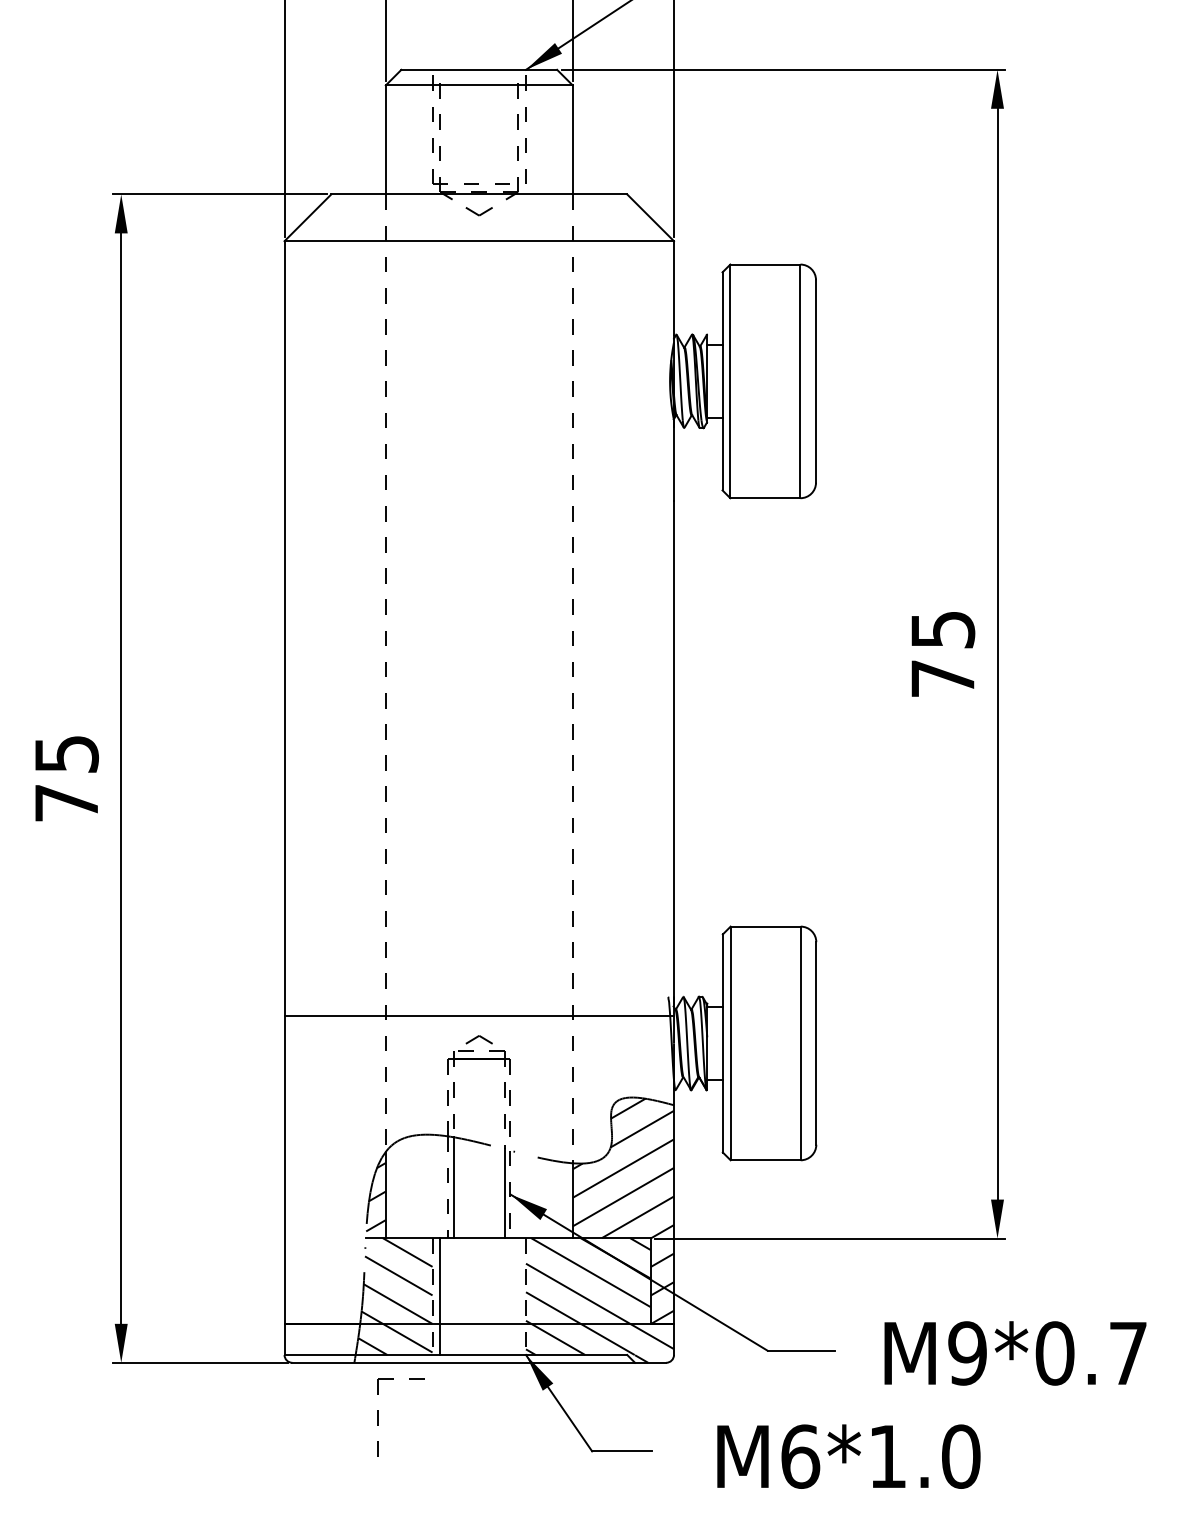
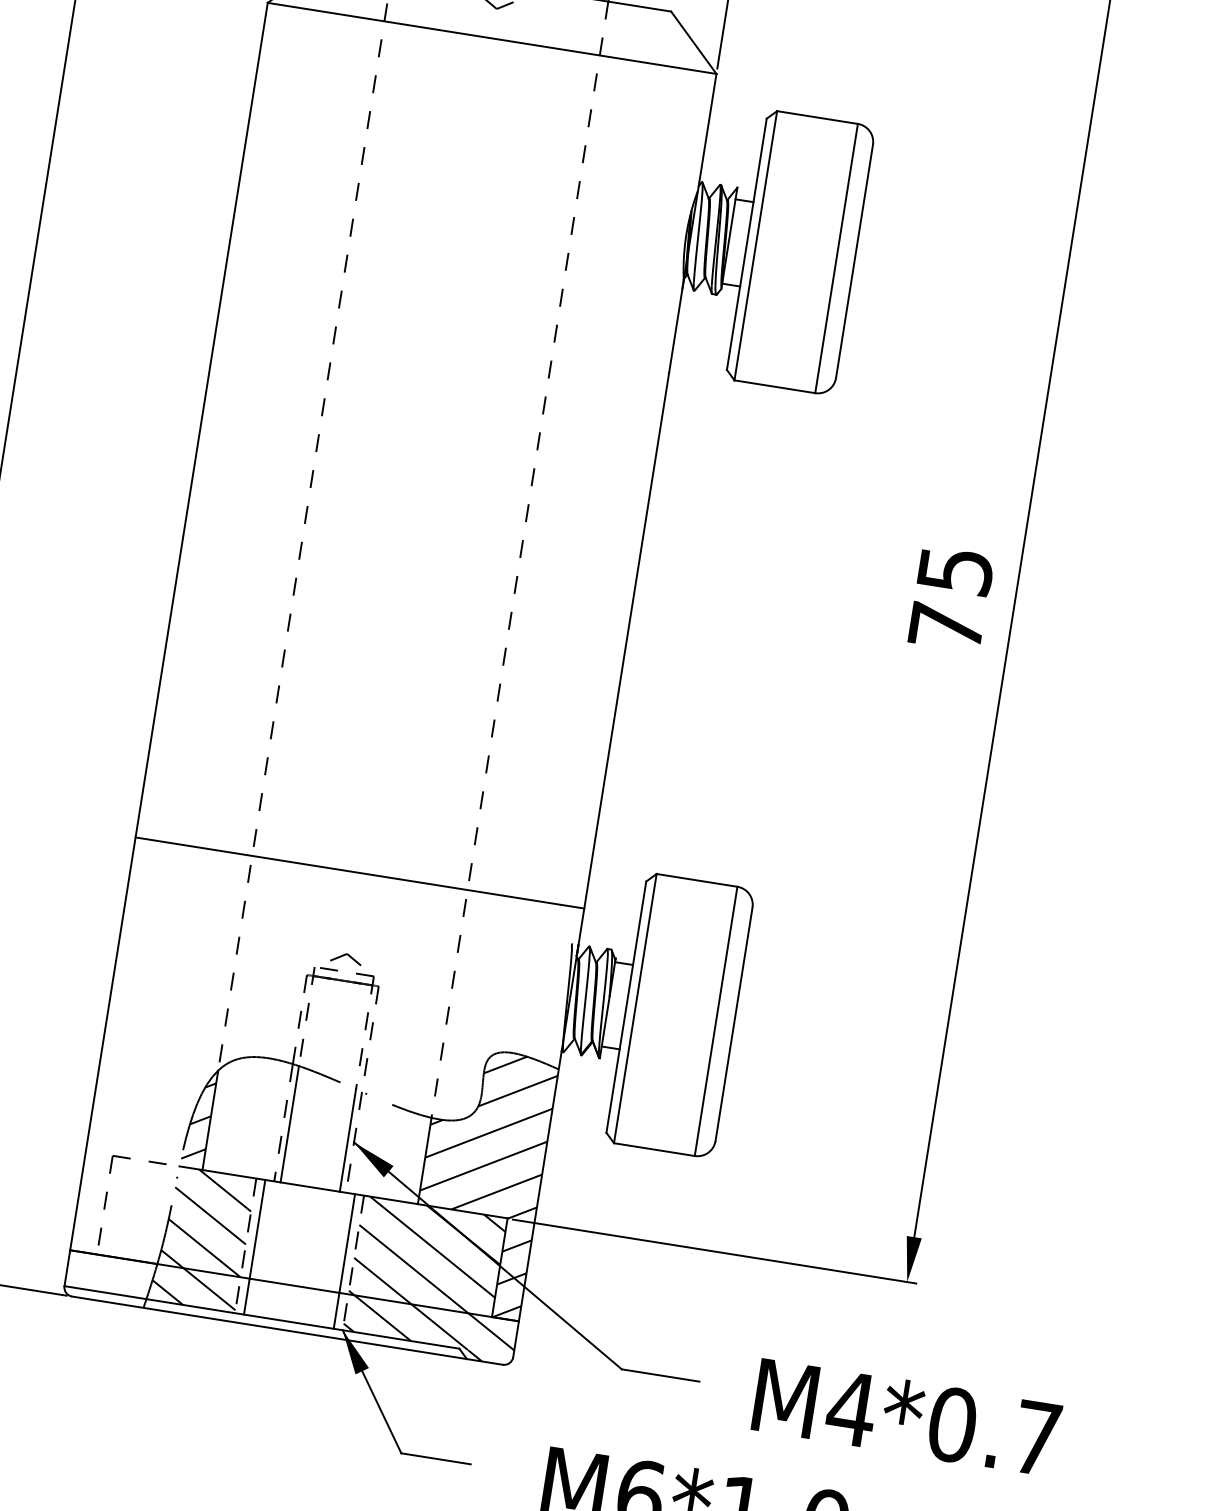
line: (479, 1015) -> (360, 872), moved
line: (518, 1296) -> (344, 1261), added
text: (967, 1353) -> (851, 1409), M9*0.7 -> M4*0.7
part: (378, 1417) -> (106, 1200), moved

